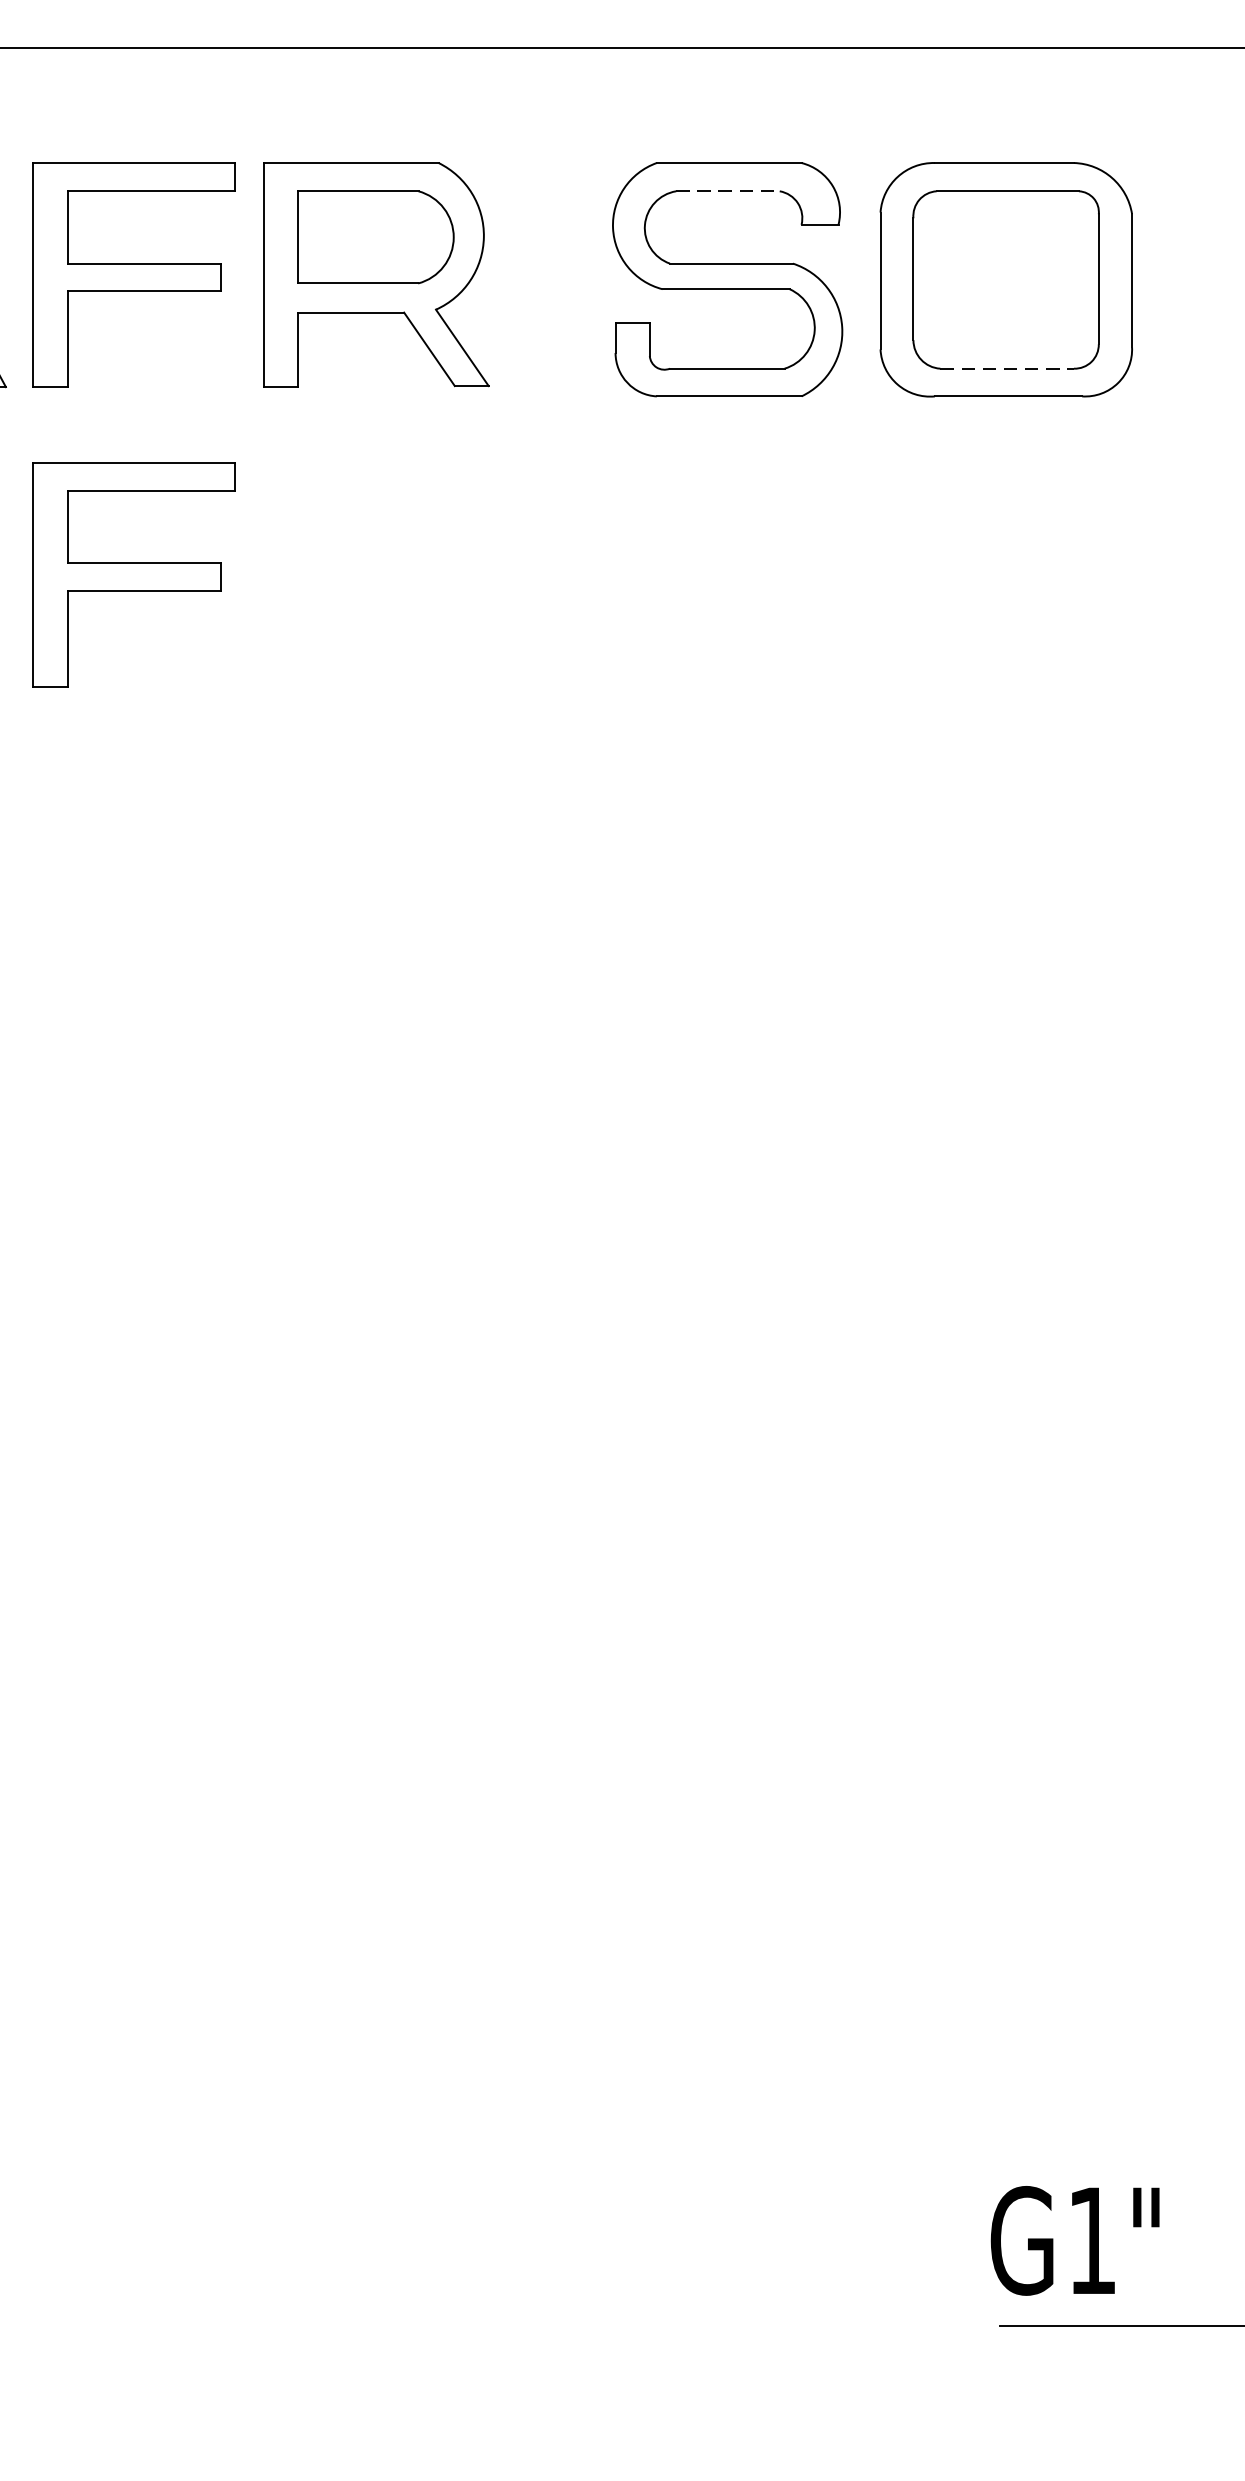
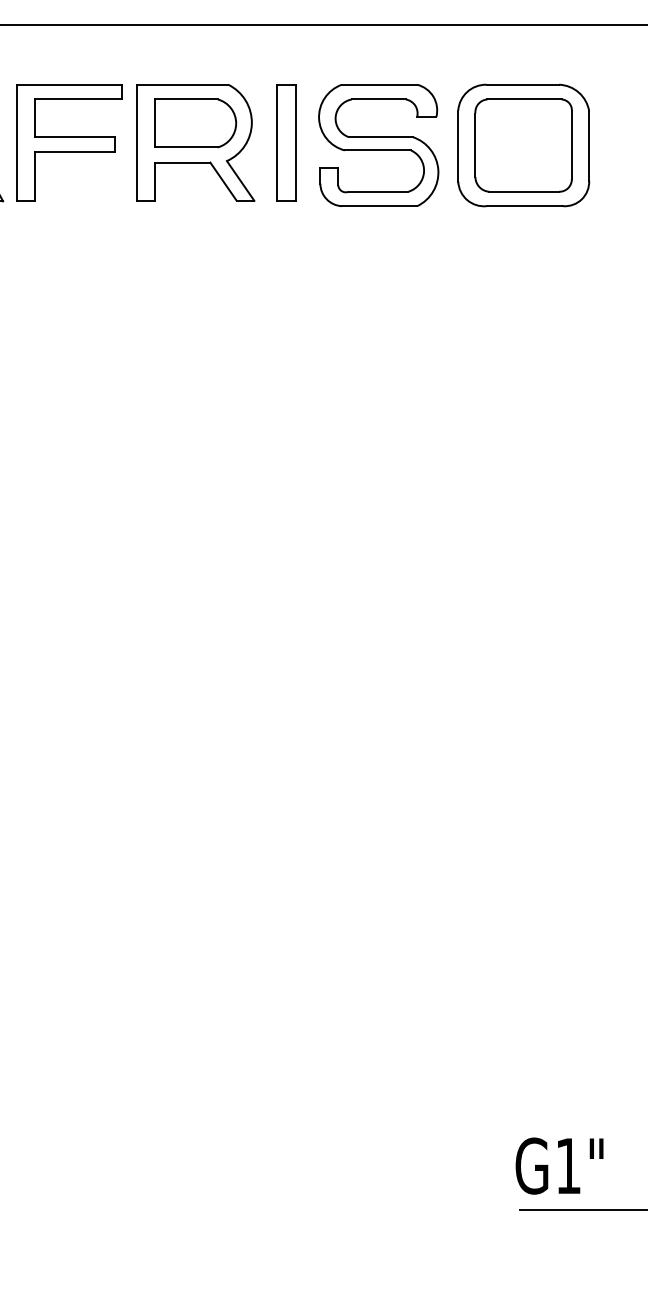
line: (727, 191) -> (378, 99), dashed -> solid
part: (550, 273) -> (286, 142), added
line: (1007, 368) -> (524, 191), dashed -> solid
part: (133, 573) -> (69, 298), removed

